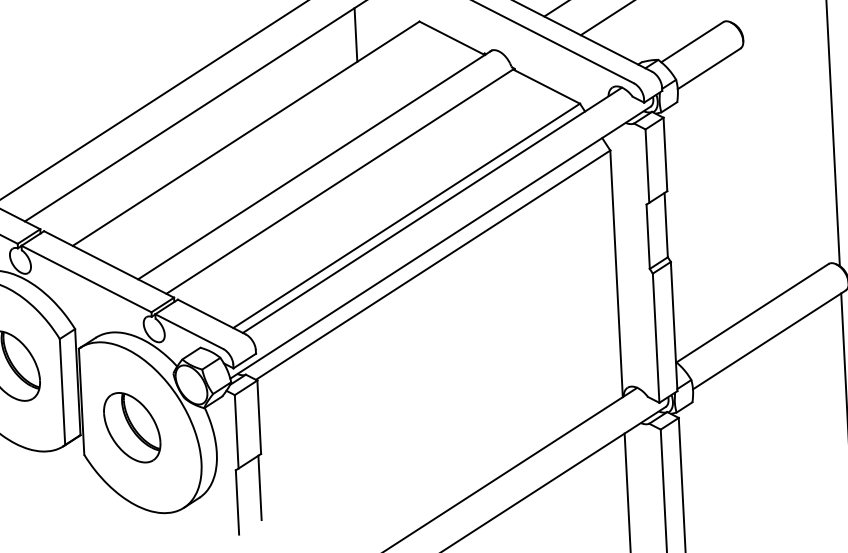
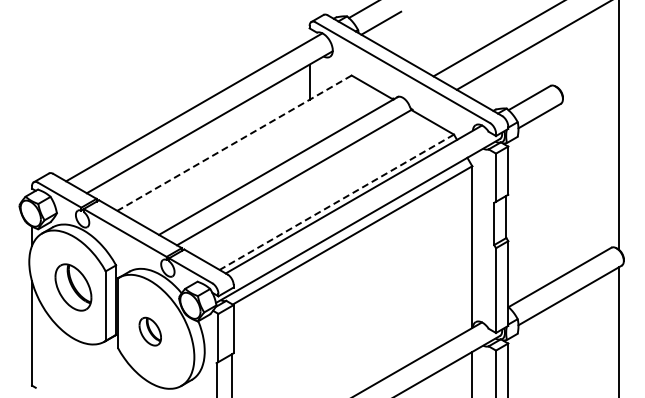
line: (246, 134) -> (234, 143), solid -> dashed
line: (406, 216) -> (336, 202), solid -> dashed
part: (132, 427) -> (150, 331), size x0.6

